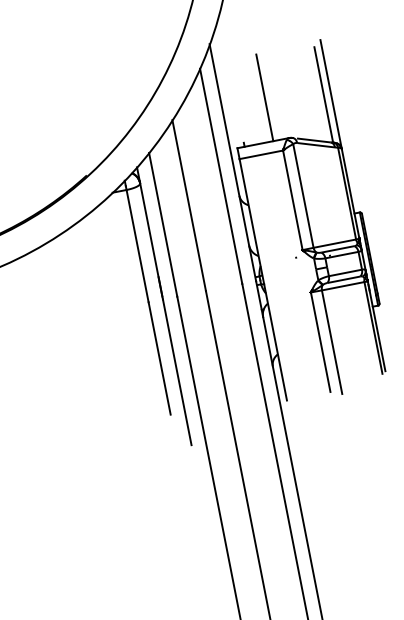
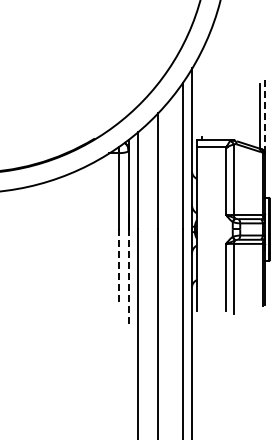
line: (331, 95) -> (265, 117), solid -> dashed
line: (265, 97) -> (221, 110), removed
line: (159, 359) -> (118, 268), solid -> dashed
line: (177, 373) -> (128, 279), solid -> dashed

